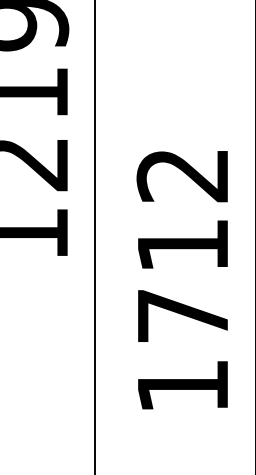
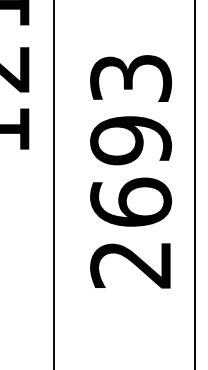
text: (182, 280) -> (130, 171), 1712 -> 2693

